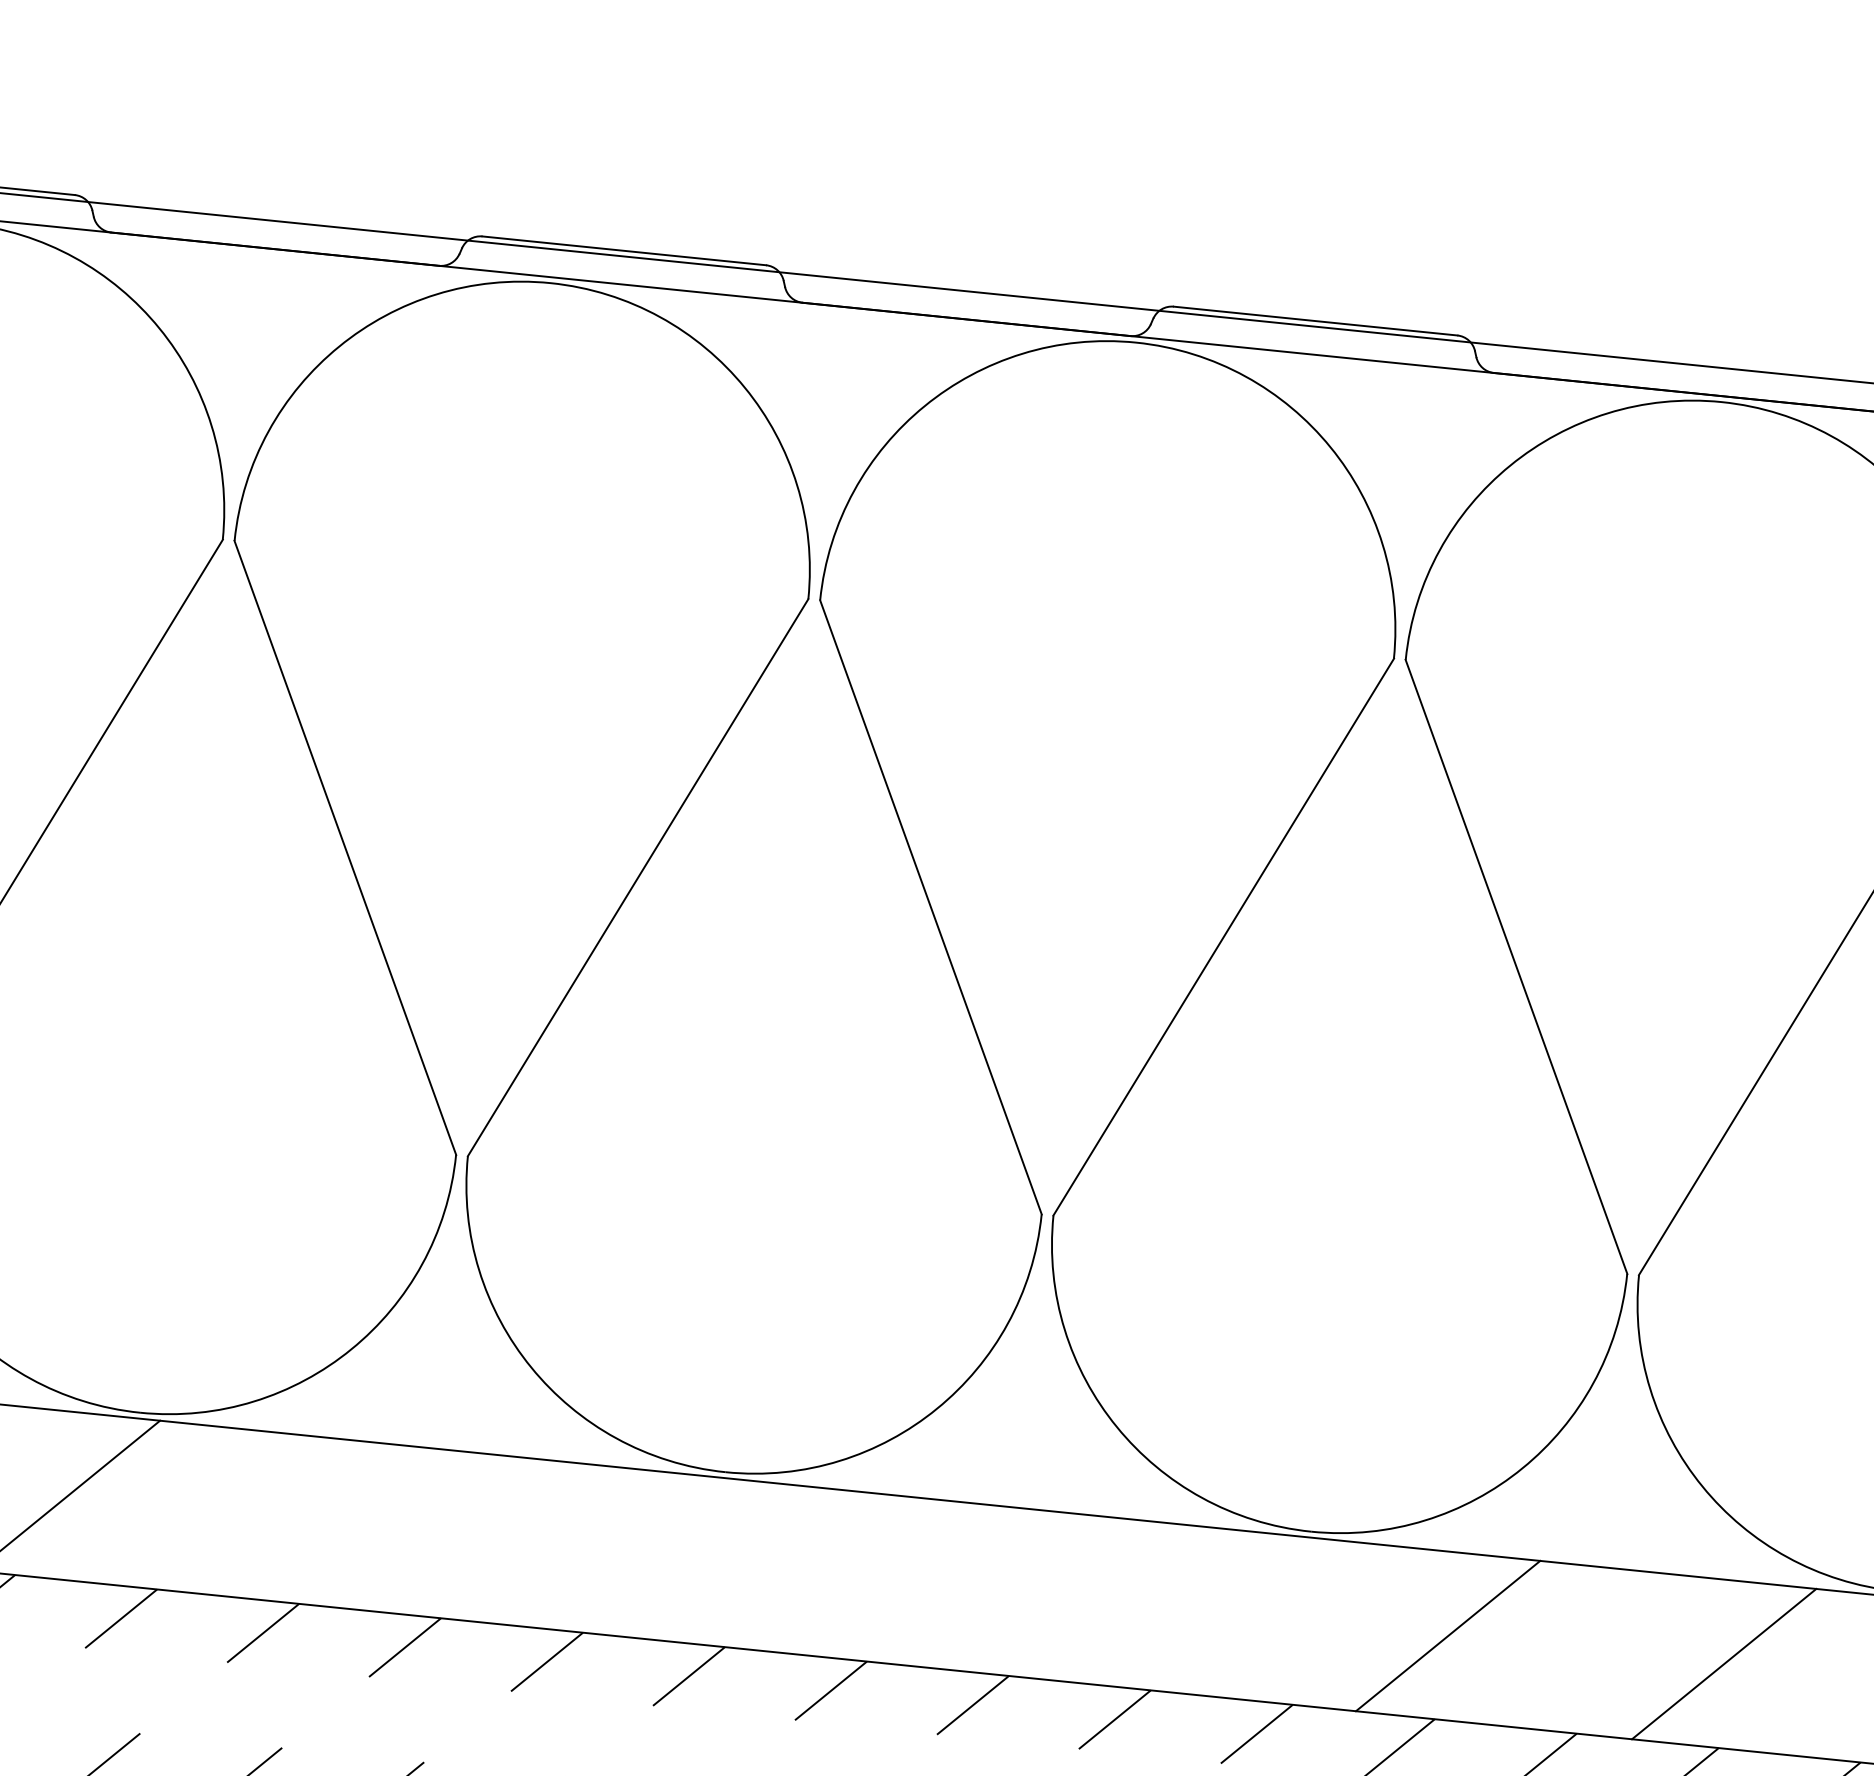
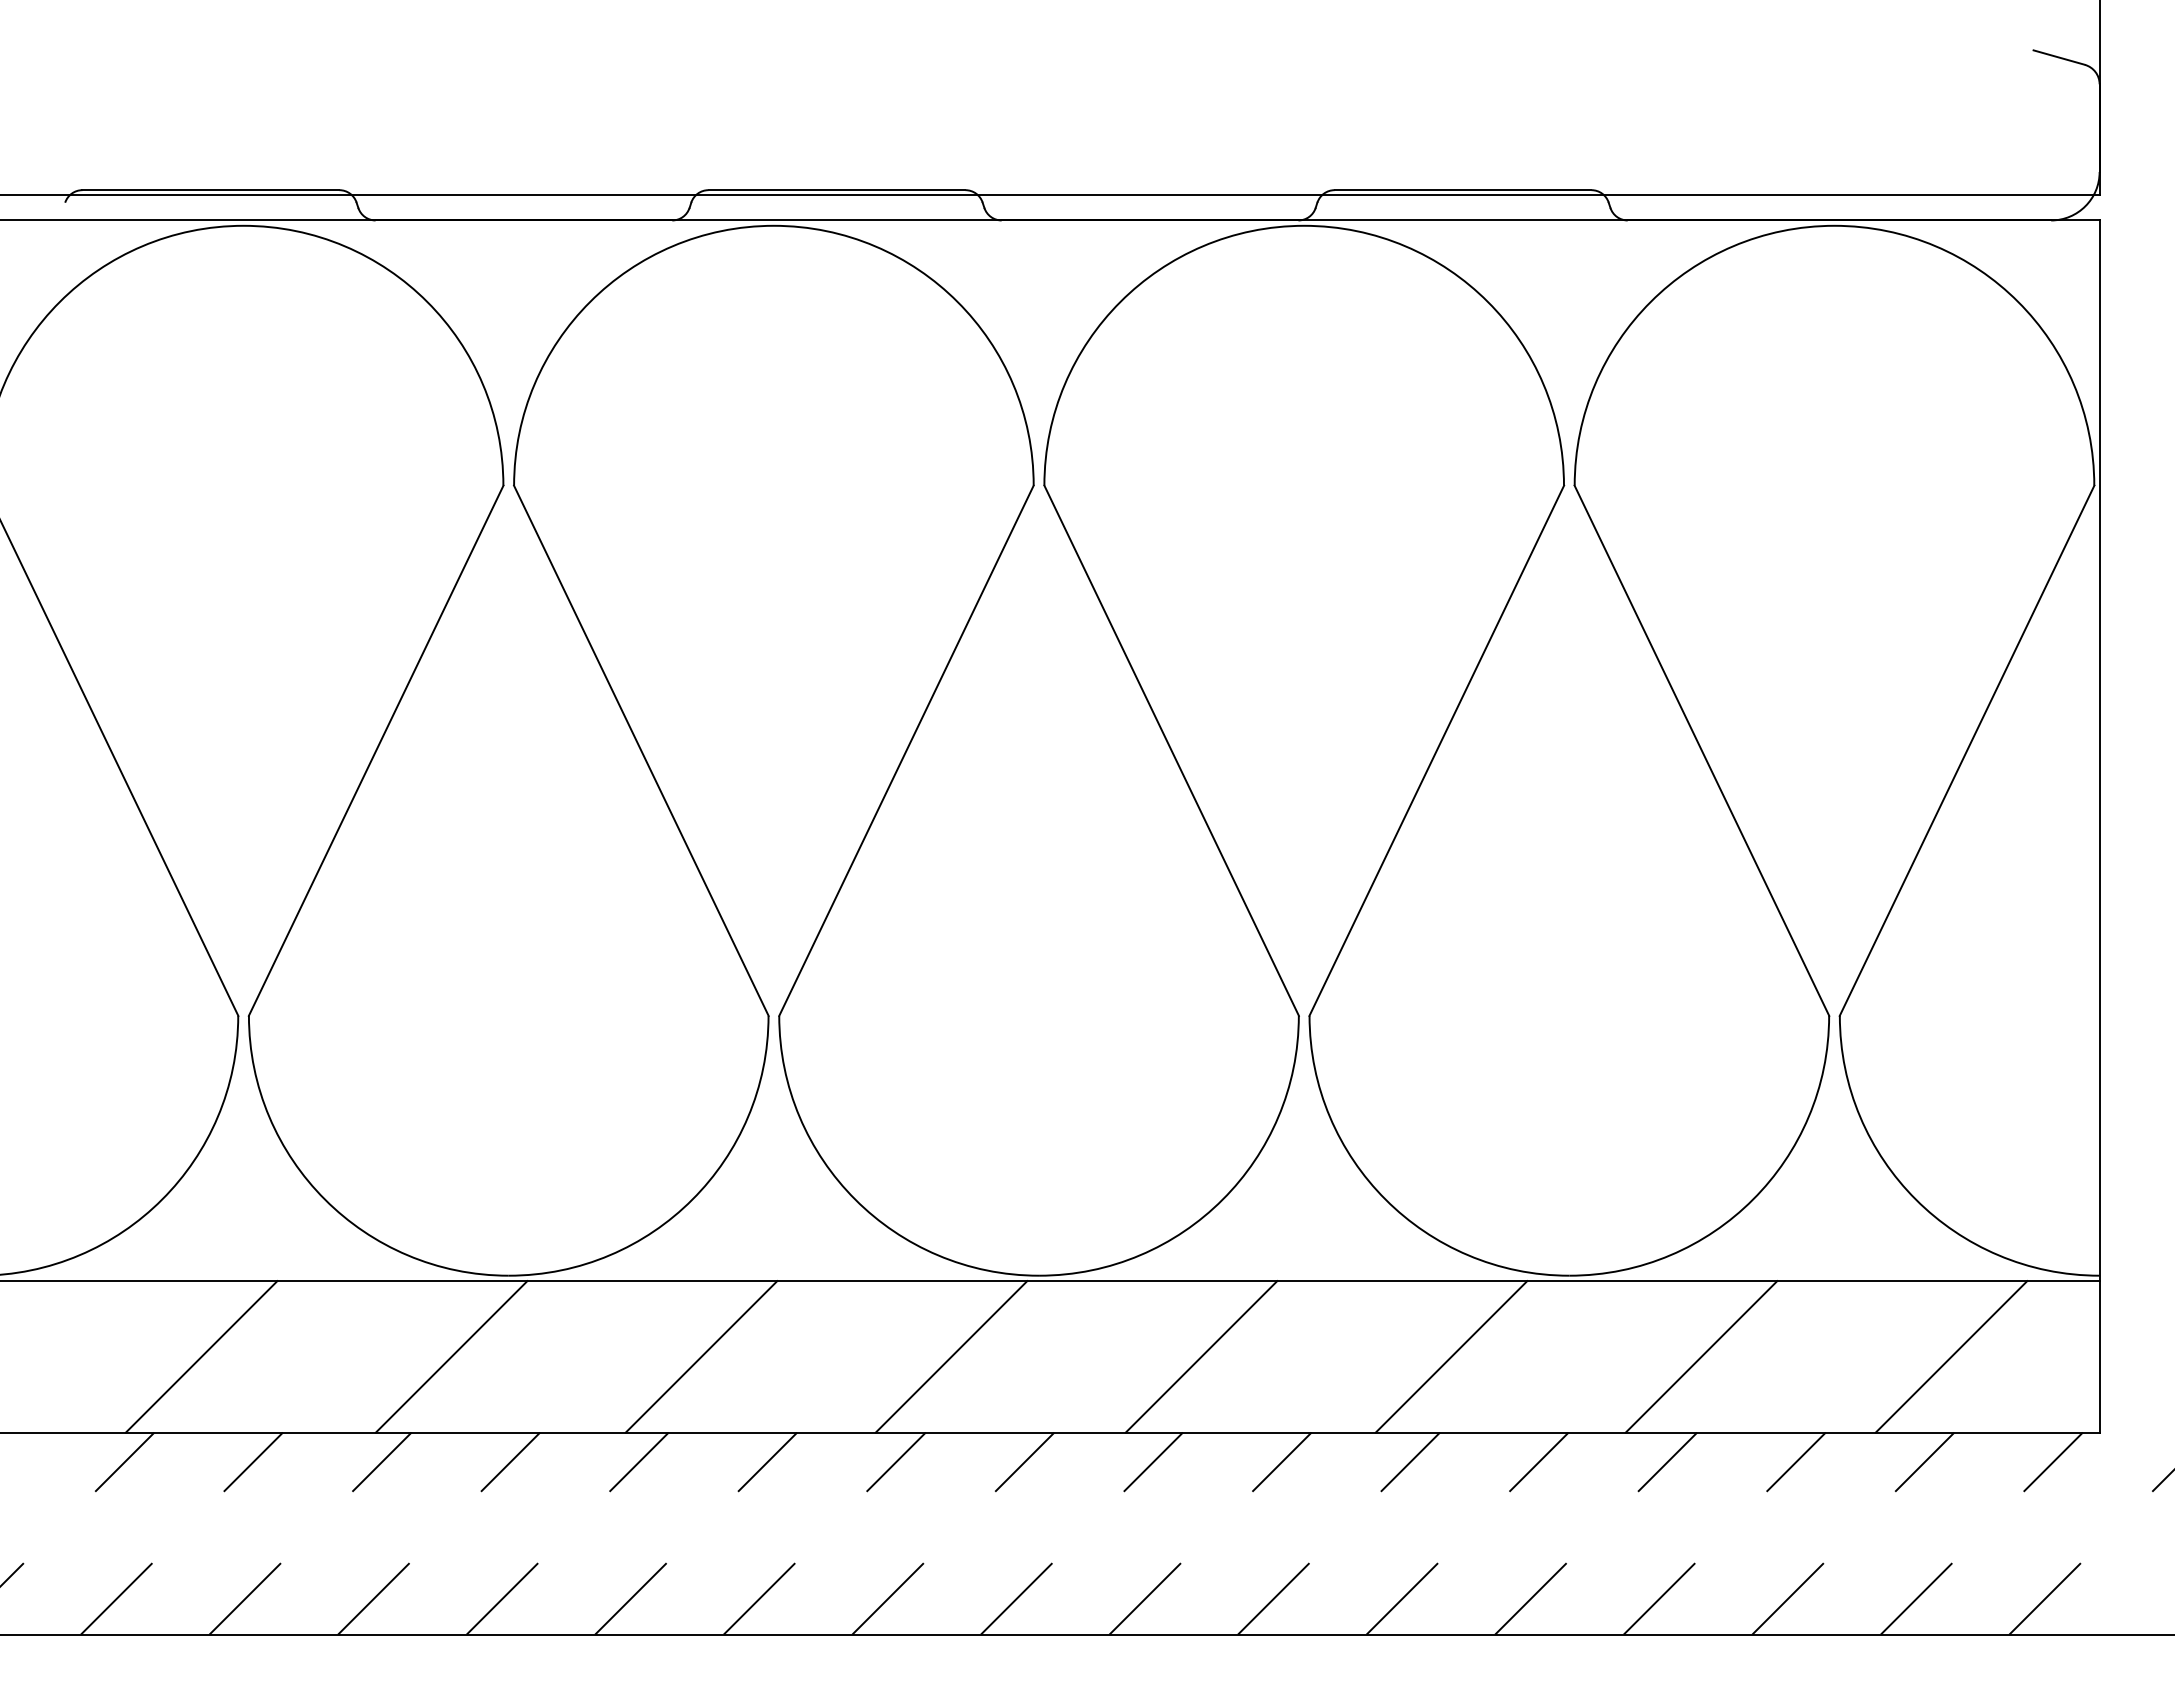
line: (343, 1523) -> (701, 1356), added
line: (619, 1551) -> (951, 1356), added
line: (895, 1579) -> (1201, 1356), added
line: (1172, 1607) -> (1451, 1356), added

